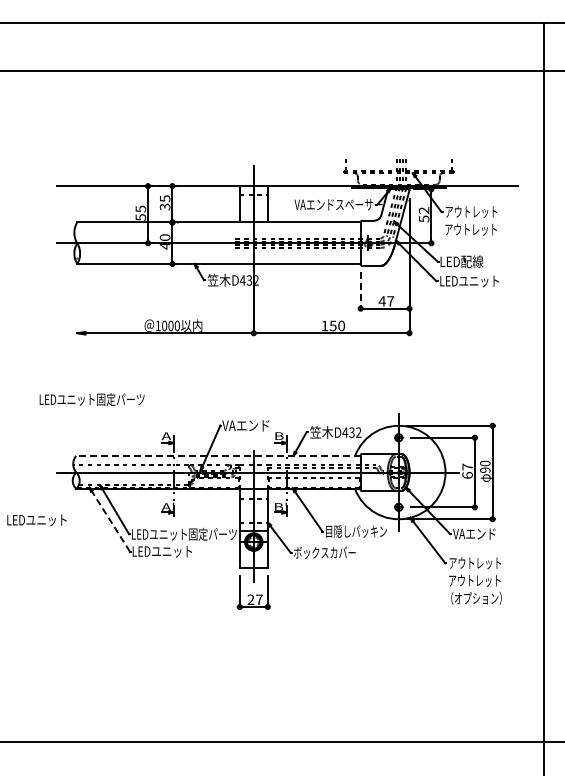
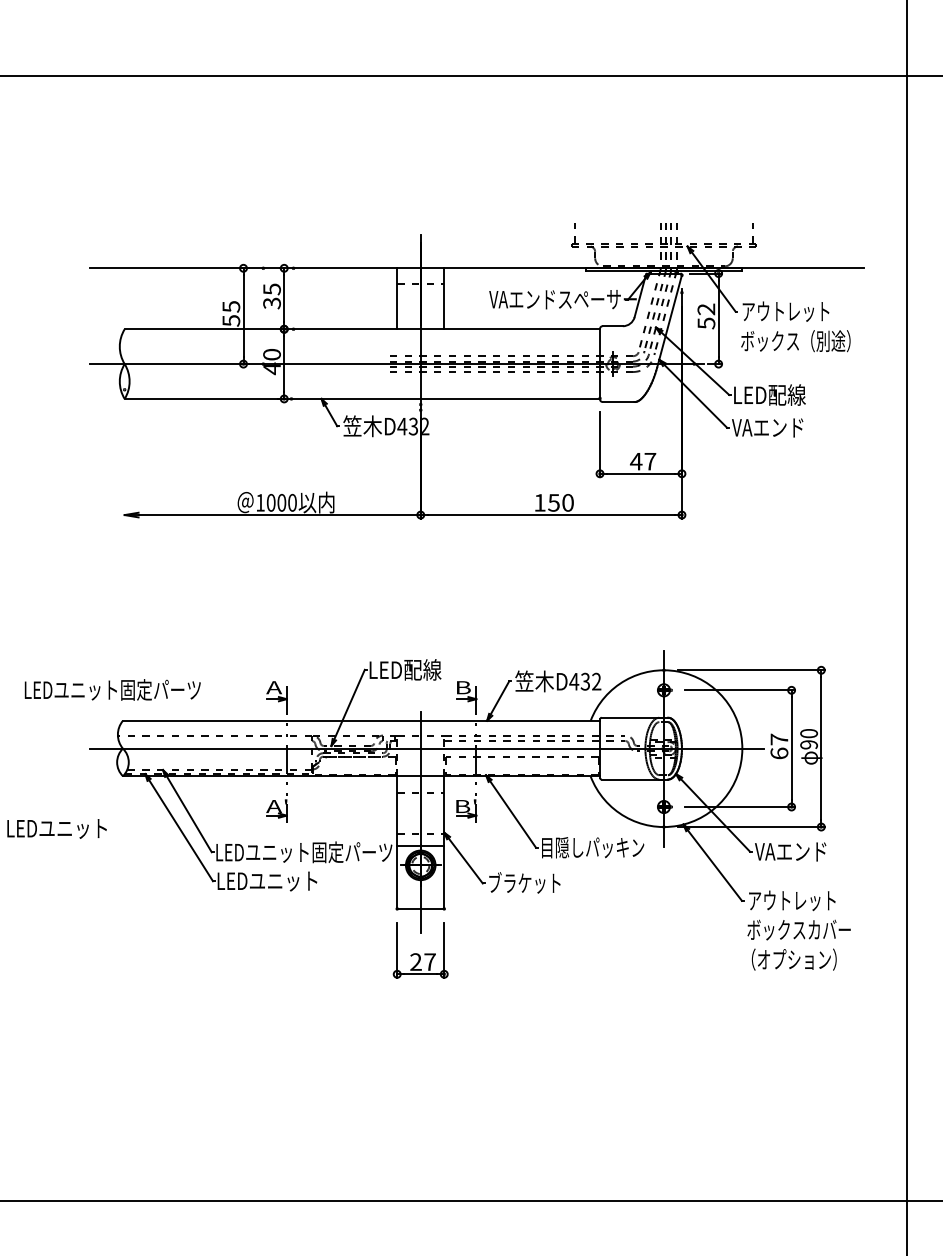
text: (477, 229) -> (795, 341), アウトレット -> ボックス（別途）
text: (468, 281) -> (780, 428), LEDユニット -> VAエンド
line: (360, 291) -> (599, 445), dashed -> solid
text: (91, 399) -> (111, 689), moved
text: (245, 425) -> (406, 669), VAエンド -> LED配線
line: (217, 455) -> (359, 720), dashed -> solid
line: (109, 519) -> (178, 827), dashed -> solid
text: (324, 552) -> (539, 882), ボックスカバー -> ブラケット
text: (479, 580) -> (799, 929), アウトレット -> ボックスカバー

